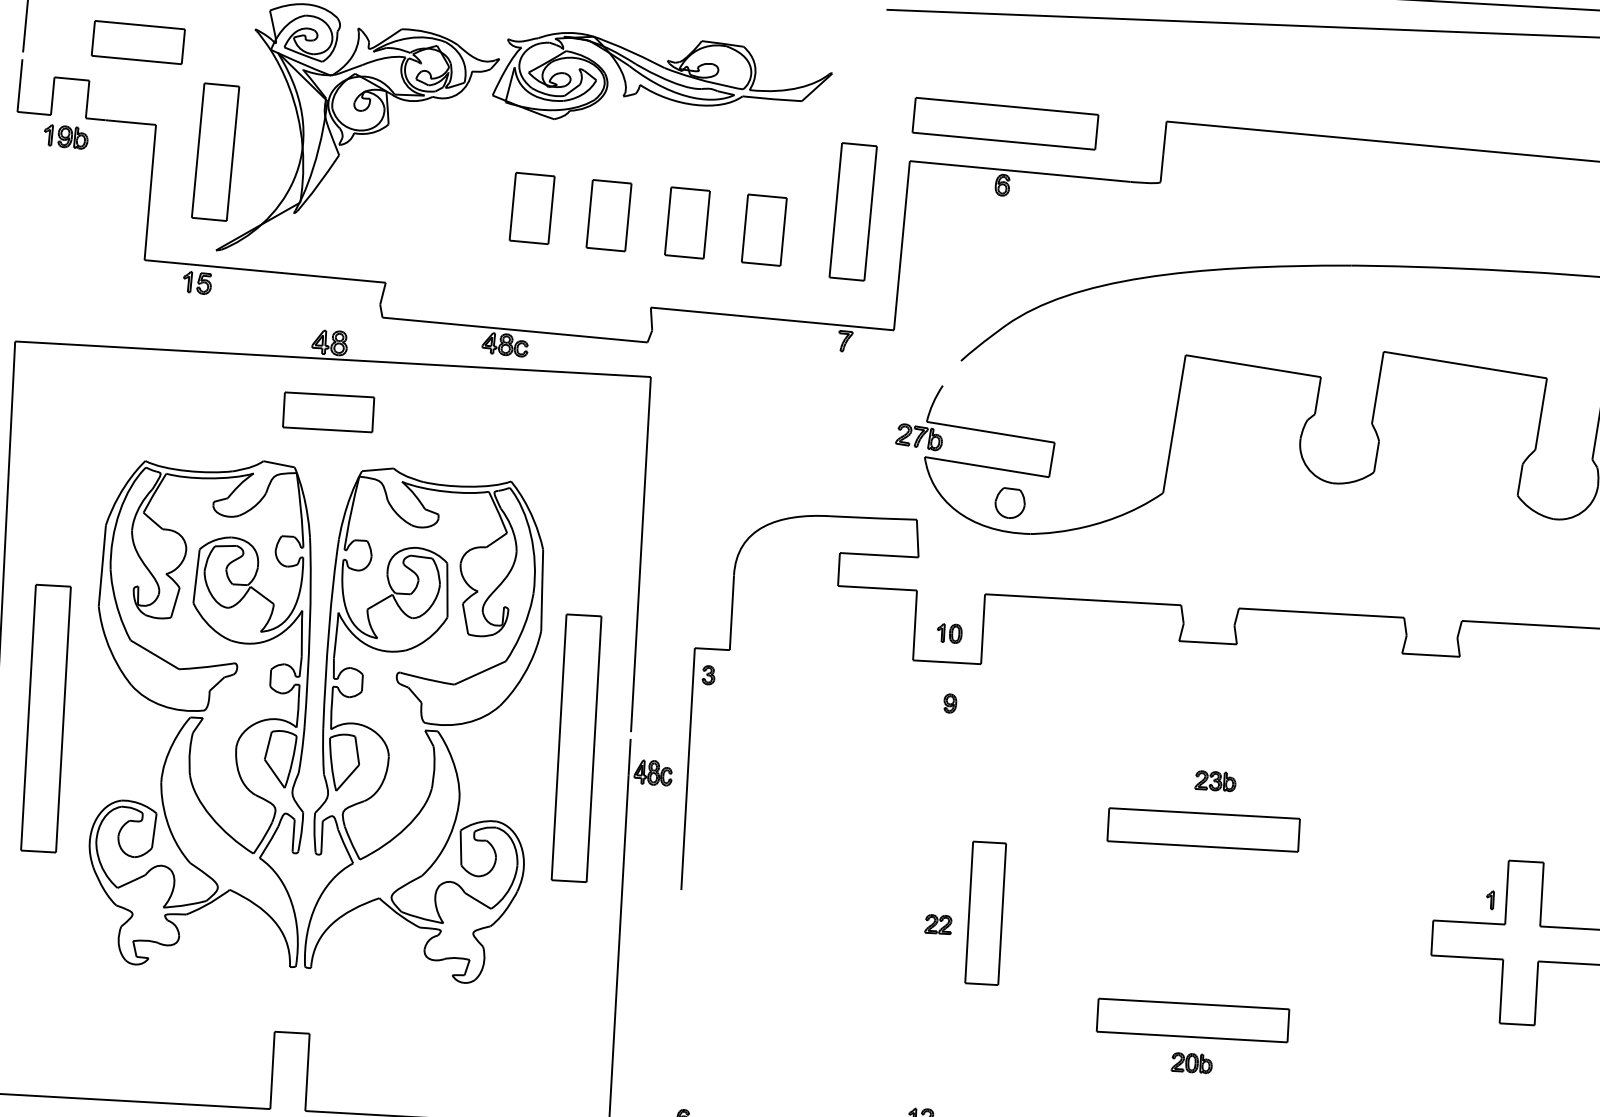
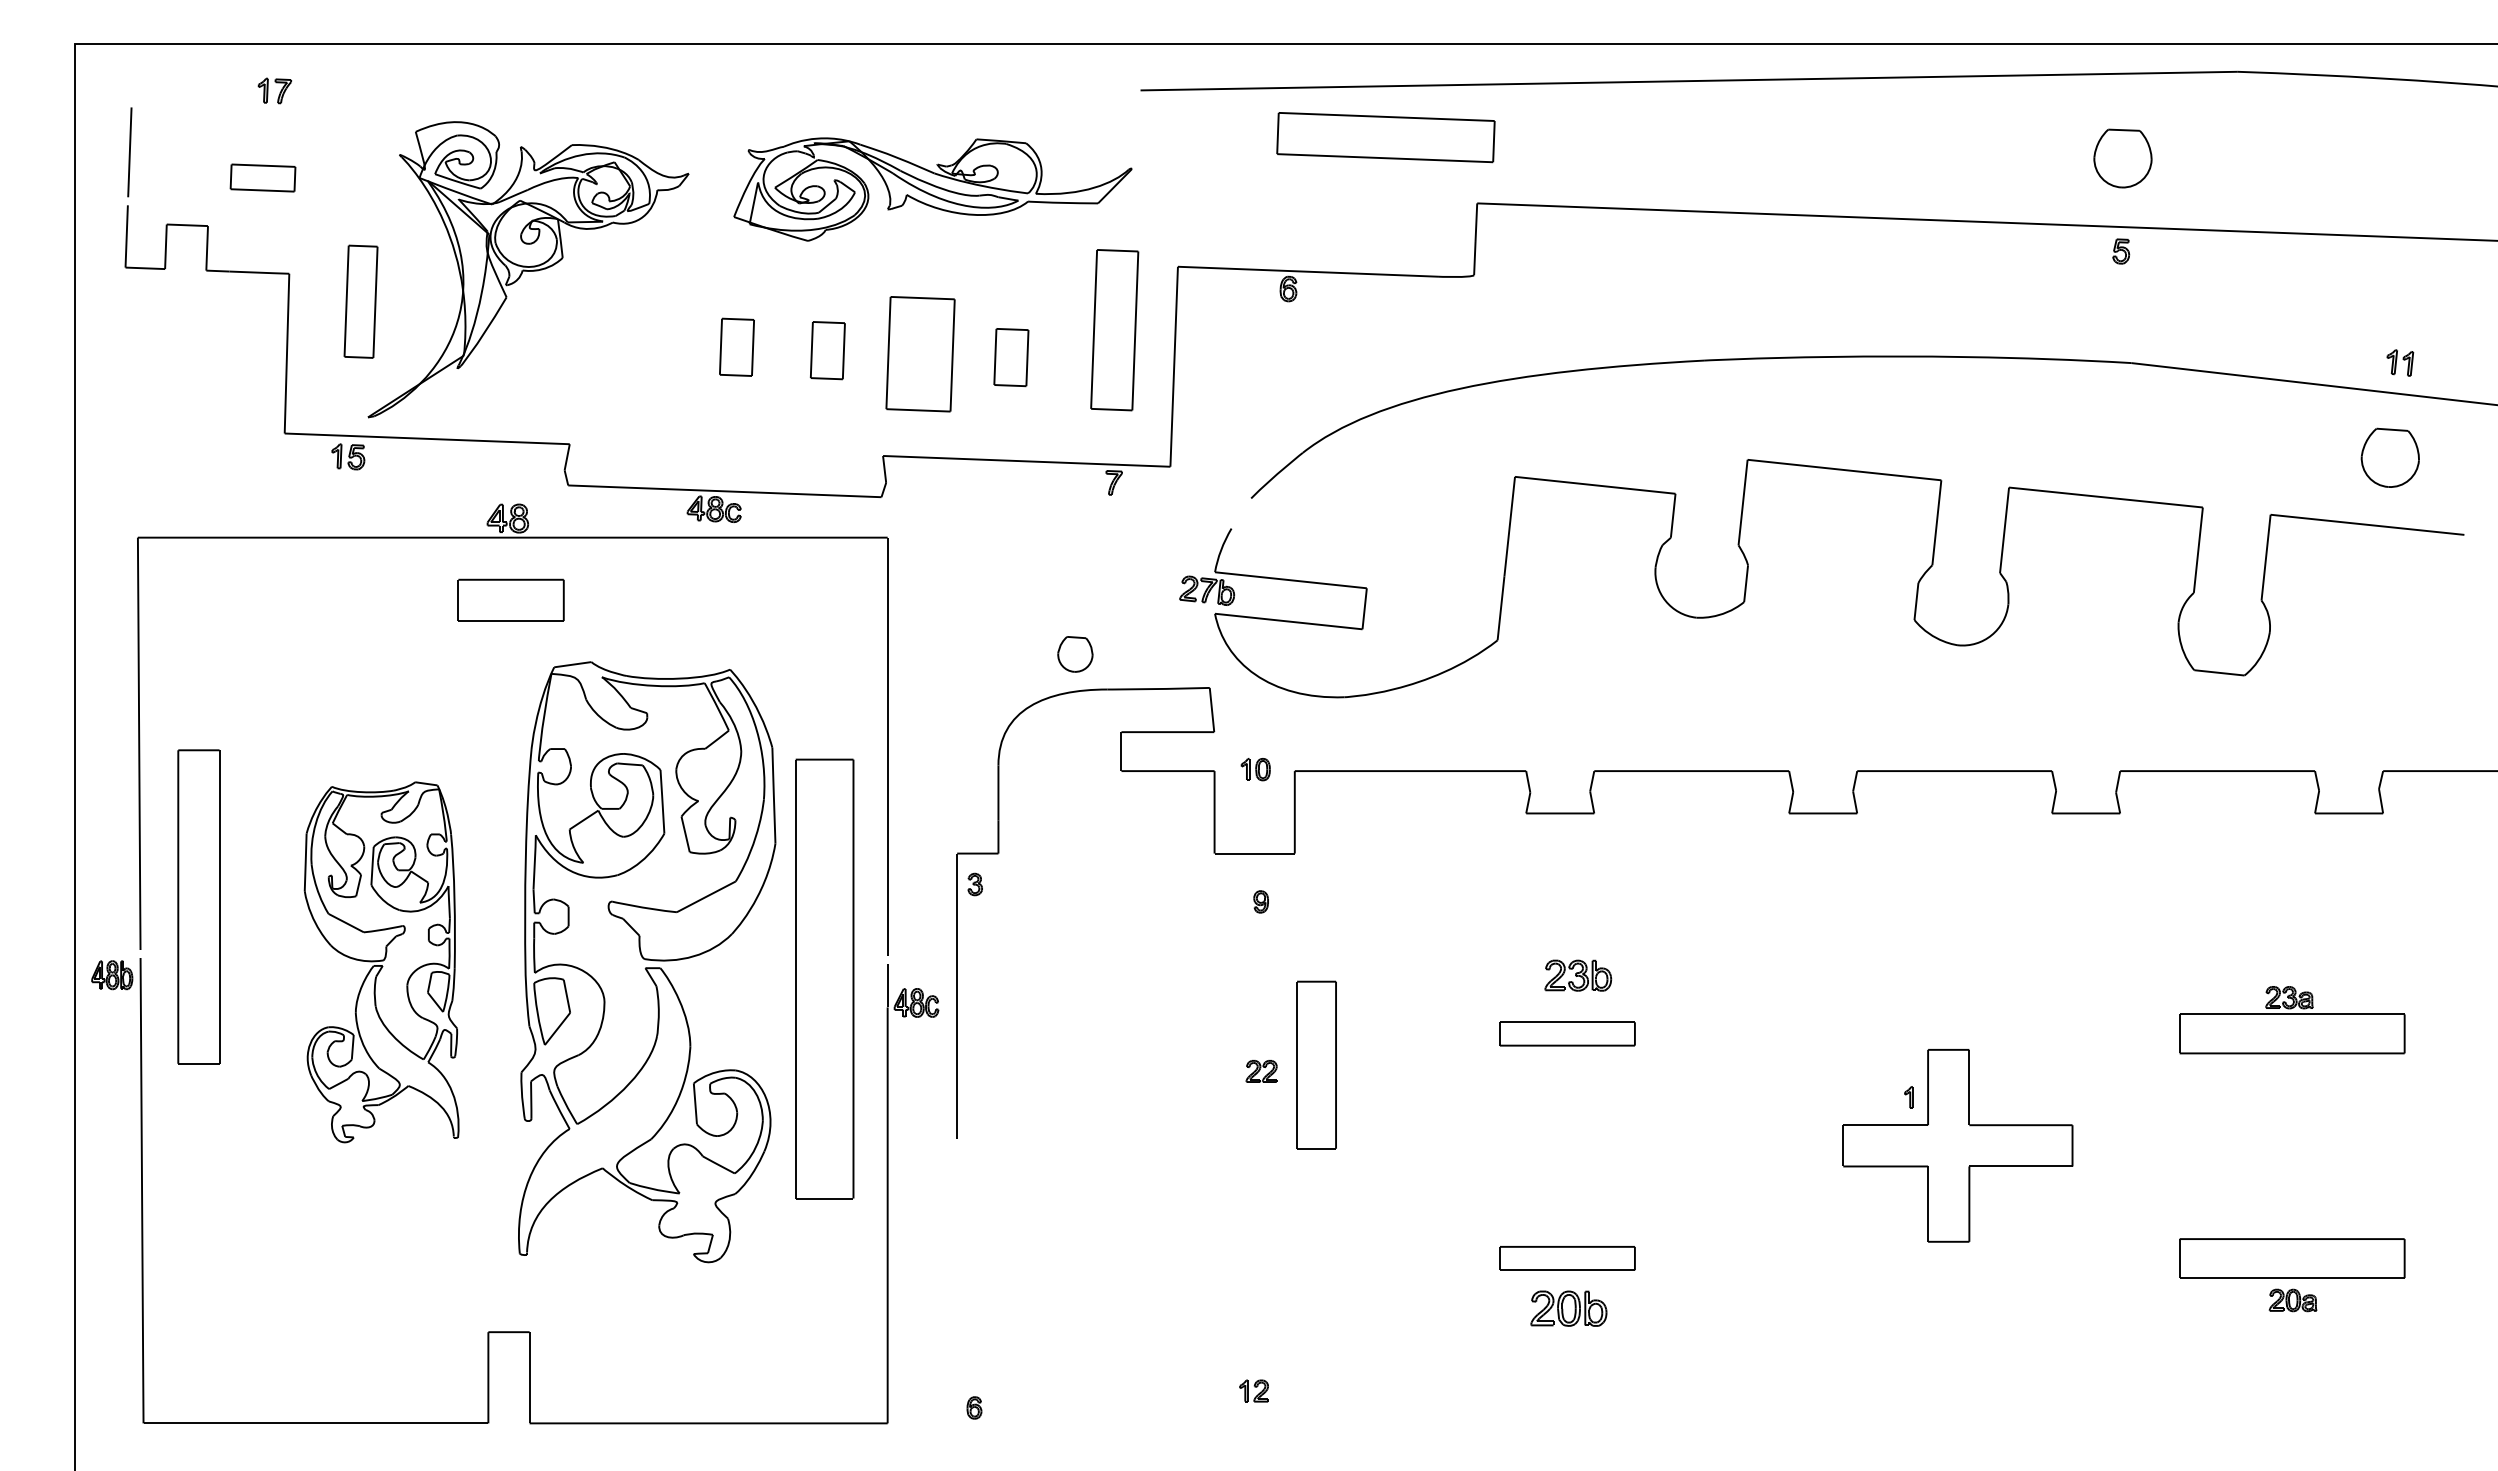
part: (137, 42) -> (262, 177), size x0.6
part: (662, 81) -> (932, 189), moved
part: (1005, 123) -> (1385, 137), moved
part: (66, 136) -> (184, 293), removed
part: (215, 151) -> (360, 301), size x0.7
part: (531, 208) -> (736, 347), size x0.7
part: (608, 215) -> (827, 350), size x0.7
part: (687, 222) -> (920, 353), size x1.4
part: (764, 230) -> (1011, 357), size x0.7
part: (1010, 503) -> (1075, 654), moved
part: (949, 633) -> (1255, 769), moved
part: (201, 713) -> (381, 962), size x0.6
part: (45, 718) -> (198, 906), moved
part: (576, 747) -> (824, 978), size x1.4
part: (1215, 780) -> (1577, 975), size x1.4
part: (1203, 829) -> (1567, 1033), size x0.6
part: (985, 912) -> (1316, 1064), moved
part: (938, 924) -> (1261, 1071), moved
part: (1193, 1020) -> (1567, 1258), size x0.6
part: (1191, 1062) -> (1568, 1308), size x1.6

